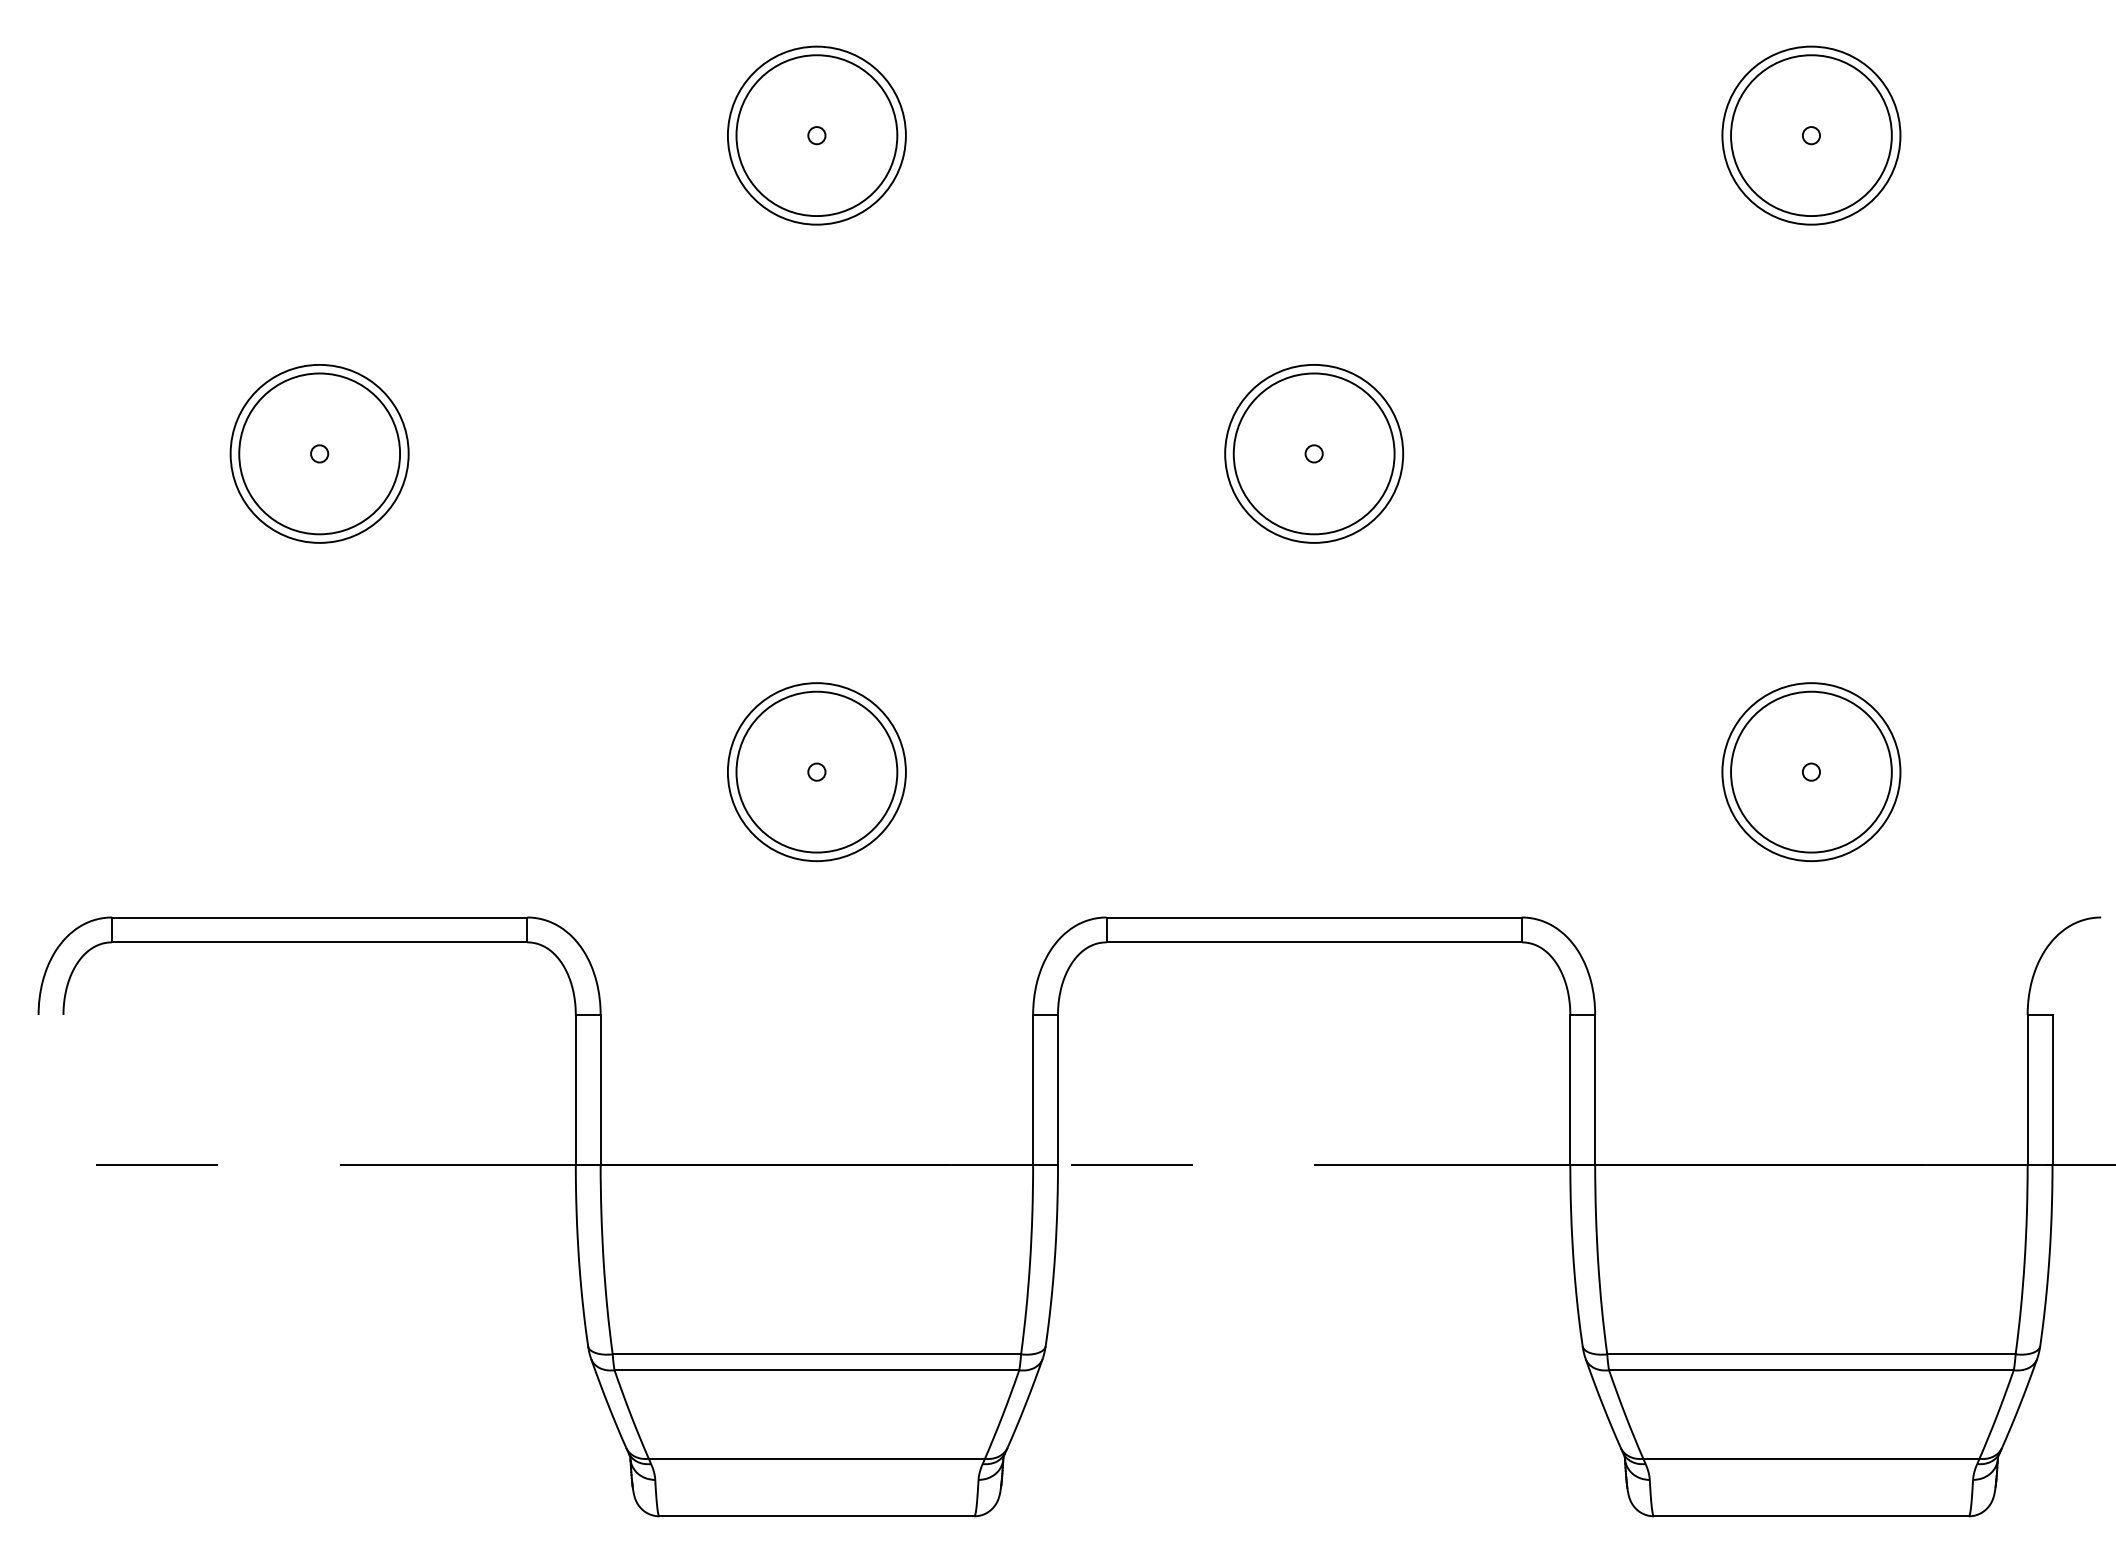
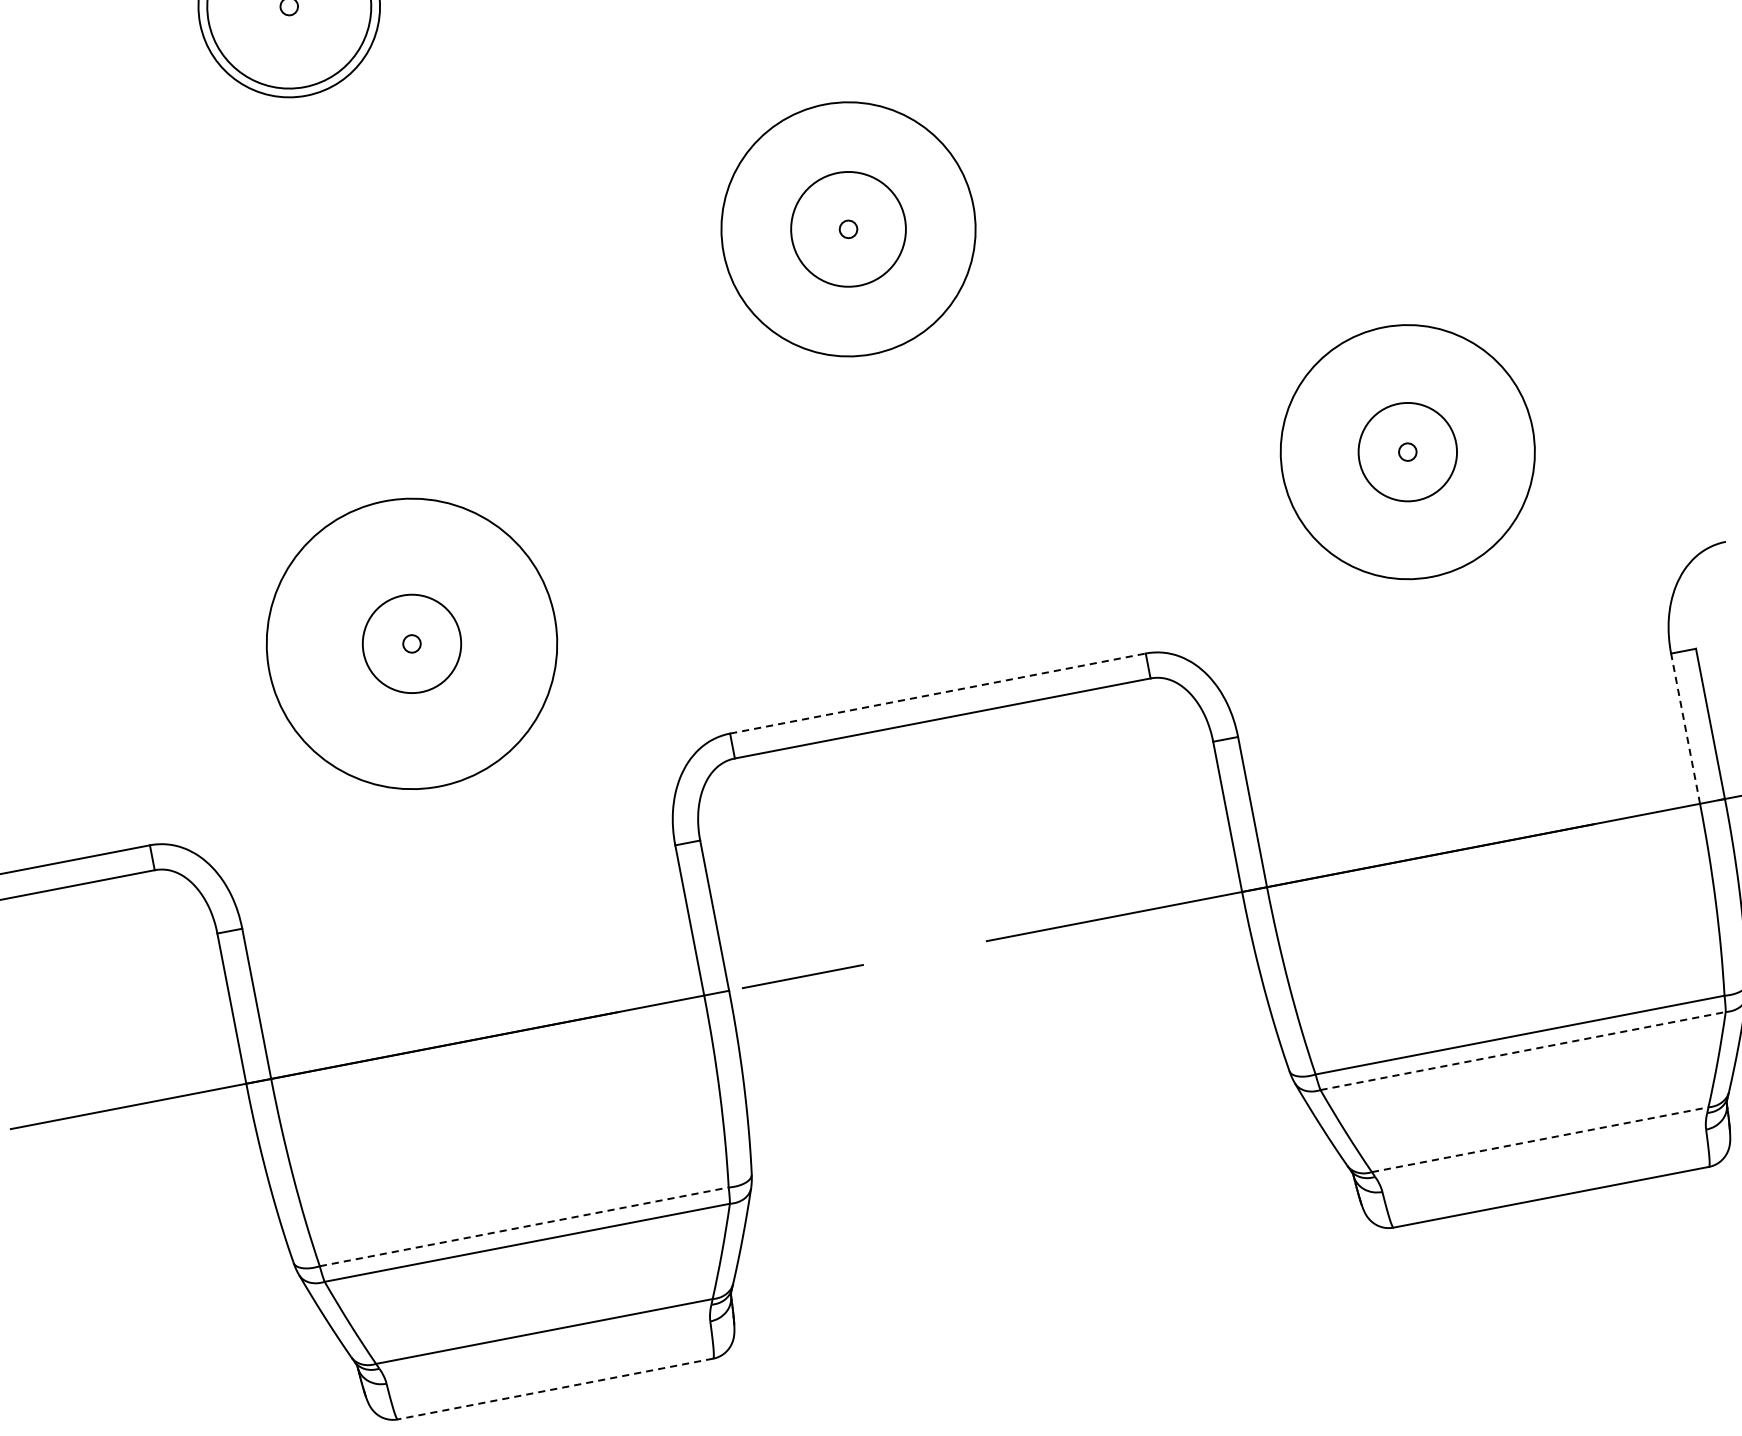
circle: (1313, 453) -> (847, 229), size x0.7
circle: (1314, 453) -> (848, 228), size x1.4
circle: (816, 771) -> (411, 643), size x0.6
circle: (1811, 771) -> (1407, 451), size x0.6
circle: (816, 772) -> (411, 644), size x1.6
circle: (1811, 772) -> (1407, 452), size x1.4
line: (1314, 917) -> (938, 693), solid -> dashed
line: (2027, 1089) -> (1685, 728), solid -> dashed
line: (817, 1354) -> (524, 1226), solid -> dashed
line: (1811, 1370) -> (1523, 1051), solid -> dashed
line: (1811, 1458) -> (1540, 1139), solid -> dashed
line: (816, 1516) -> (555, 1389), solid -> dashed

